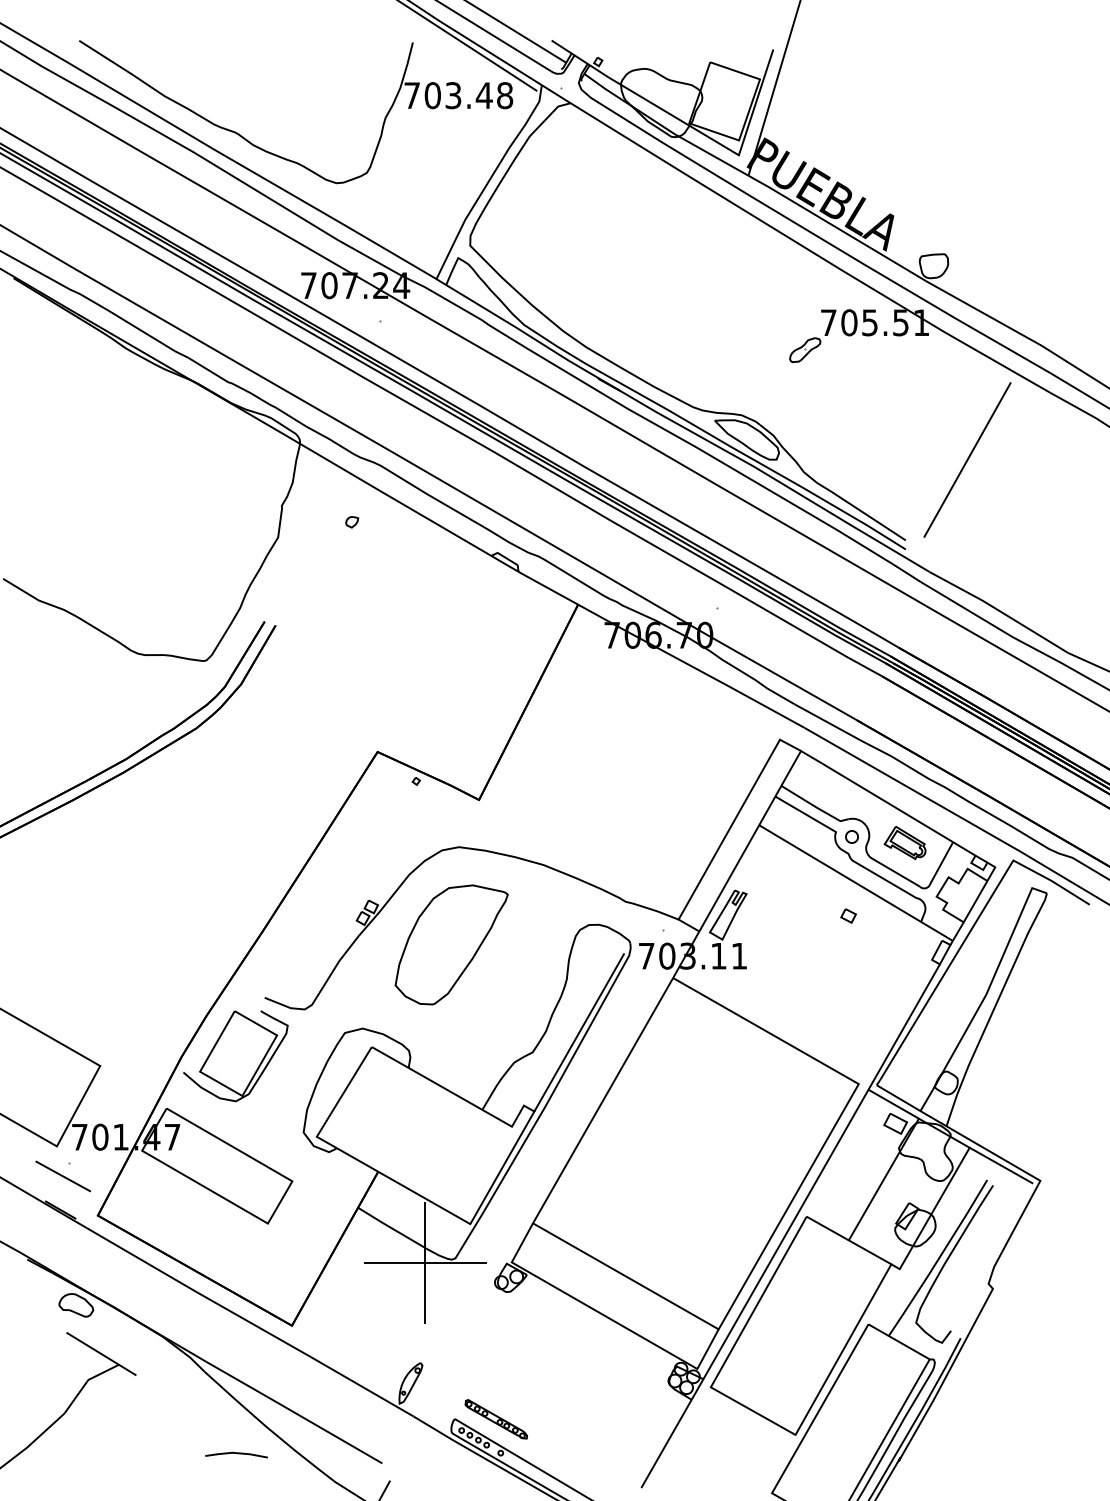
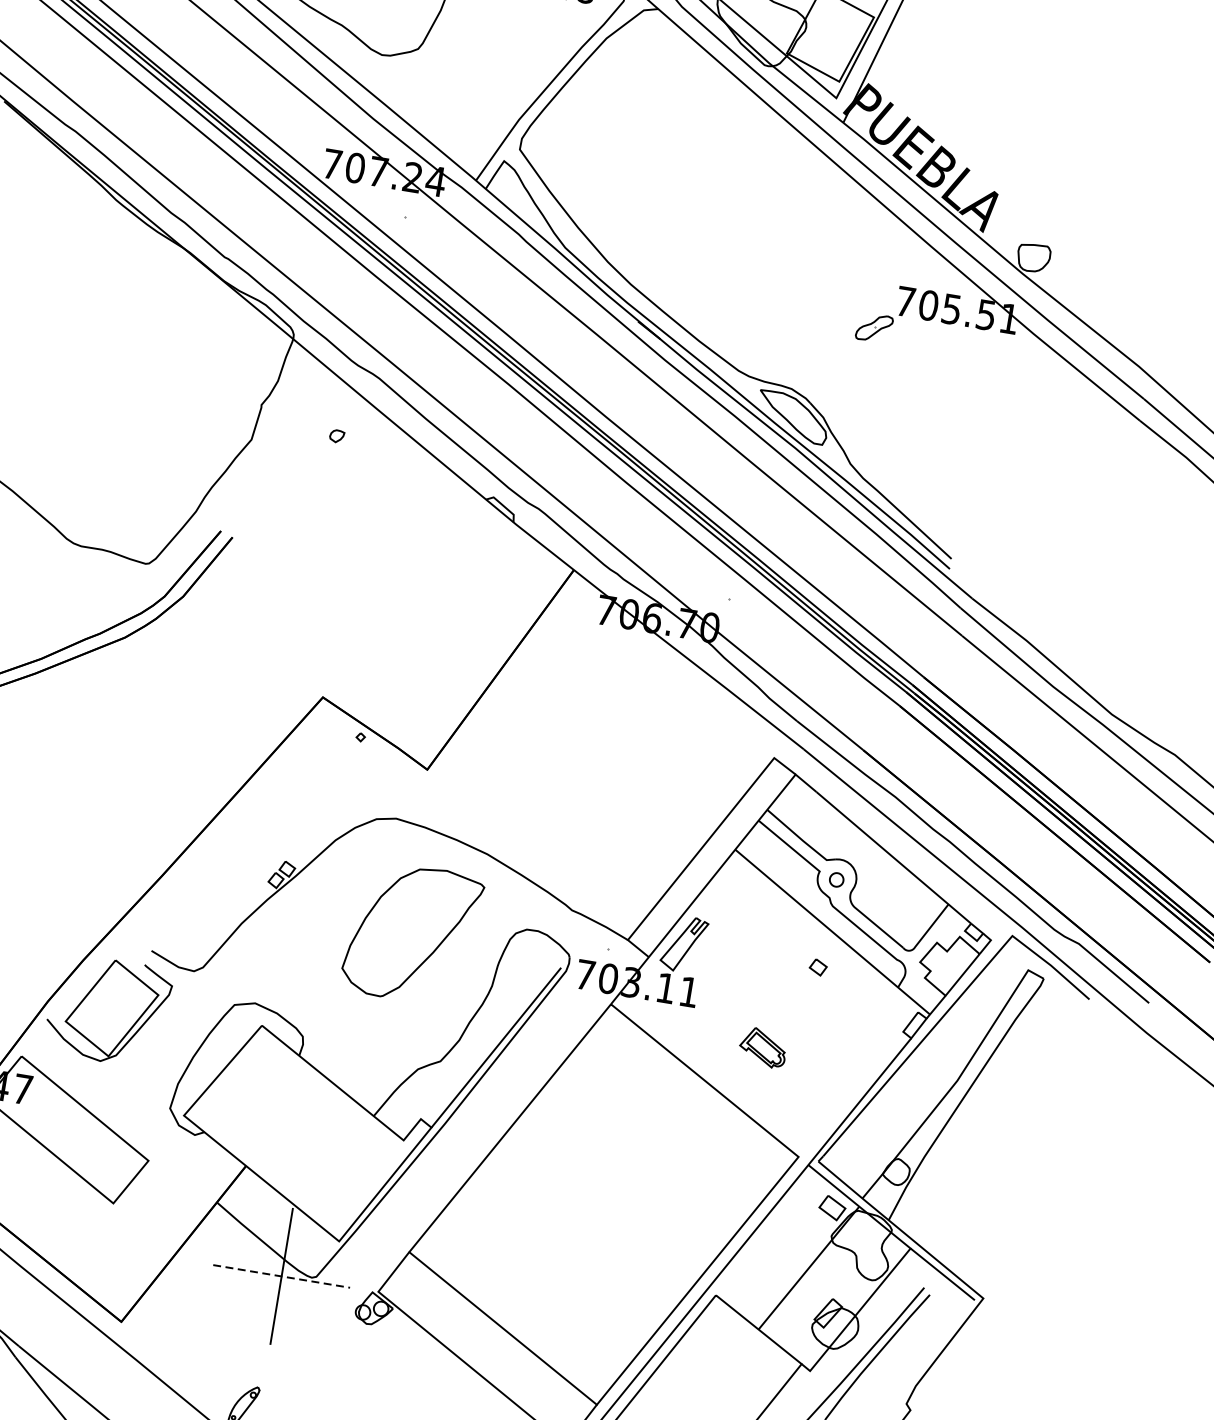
line: (967, 459) -> (1035, 479), removed
part: (904, 843) -> (762, 1048), moved
part: (451, 944) -> (412, 932), moved
line: (425, 1262) -> (282, 1275), solid -> dashed

